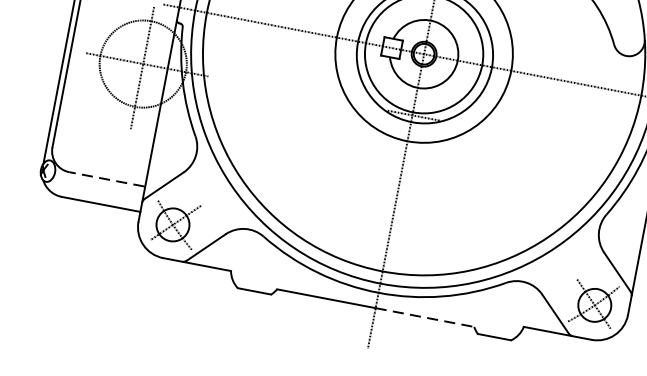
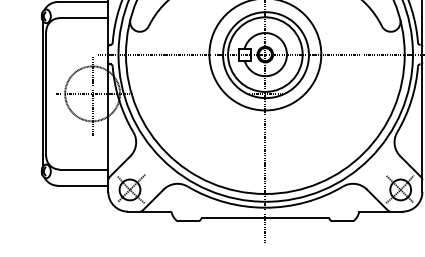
line: (106, 179) -> (83, 169), dashed -> solid
line: (424, 317) -> (296, 217), dashed -> solid

